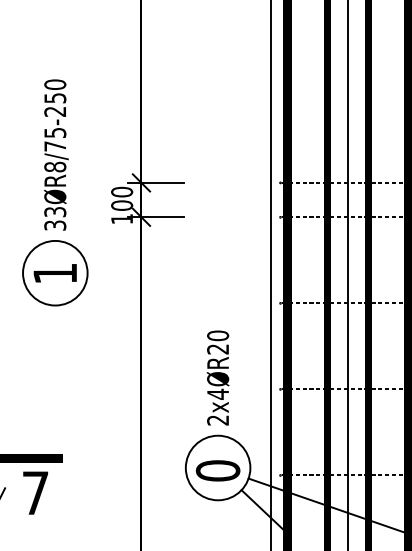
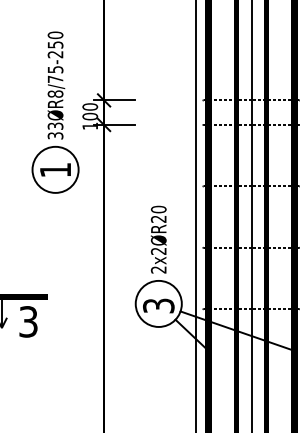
part: (55, 192) -> (55, 112), moved
text: (217, 394) -> (158, 251), 2x4ØR20 -> 2x2ØR20
text: (217, 470) -> (158, 305), 0 -> 3
text: (35, 492) -> (28, 321), 7 -> 3

